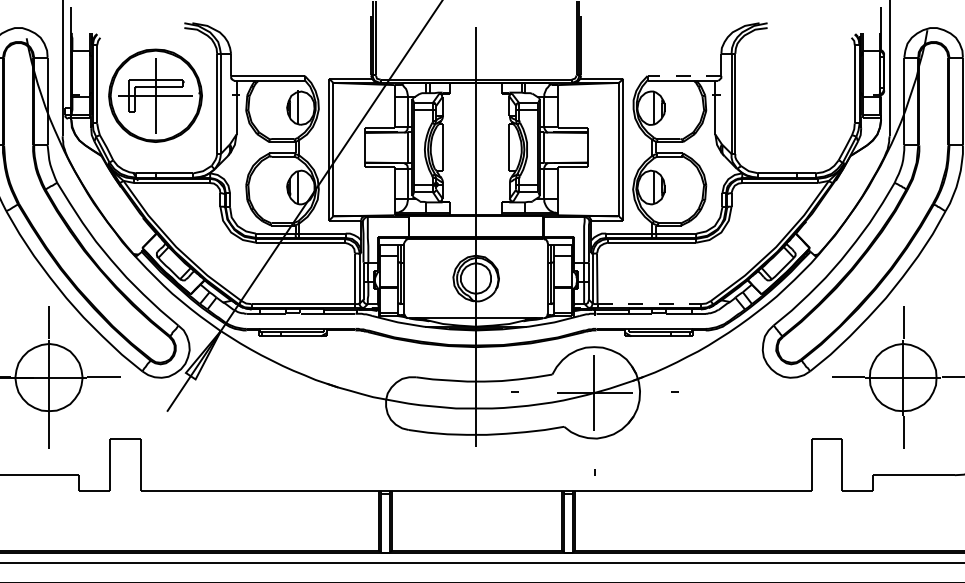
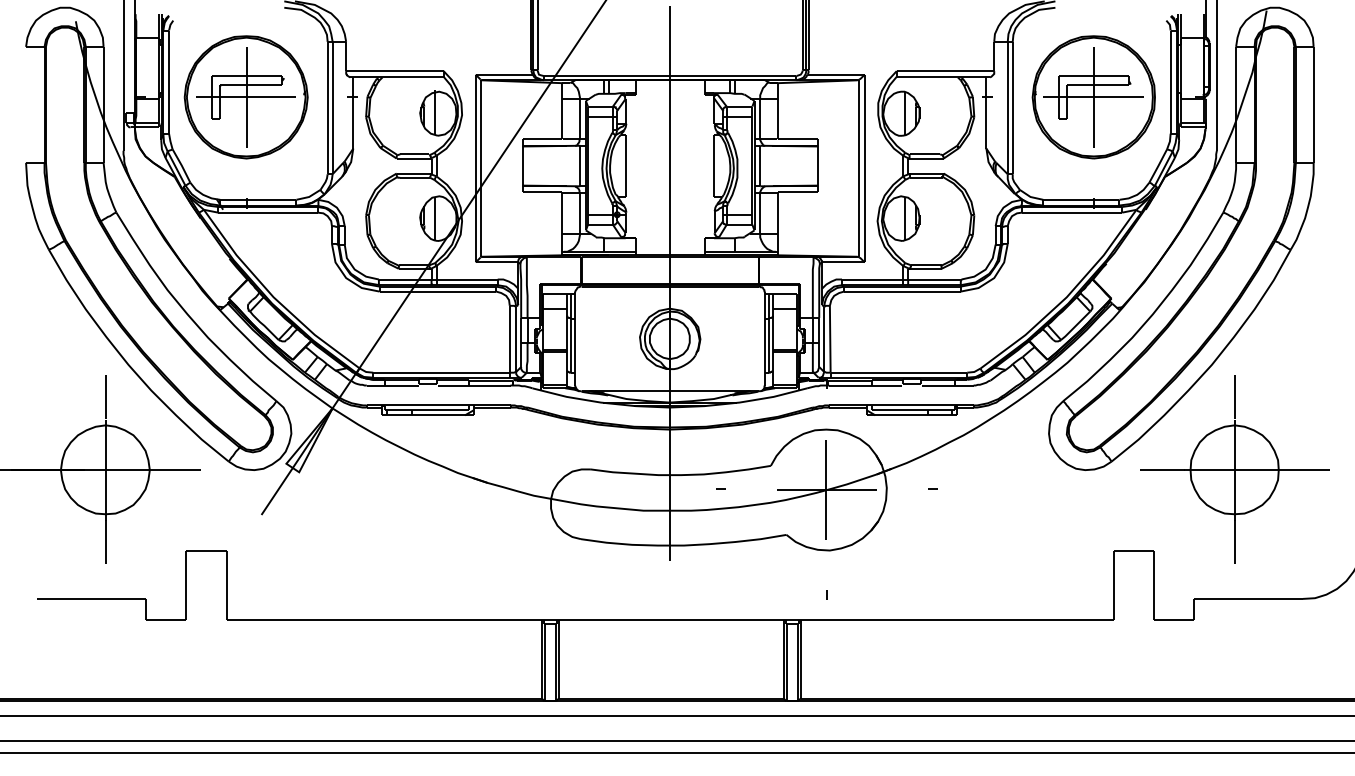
line: (684, 76) -> (945, 71), dashed -> solid
part: (796, 95) -> (1093, 97), added
line: (649, 303) -> (899, 372), dashed -> solid

